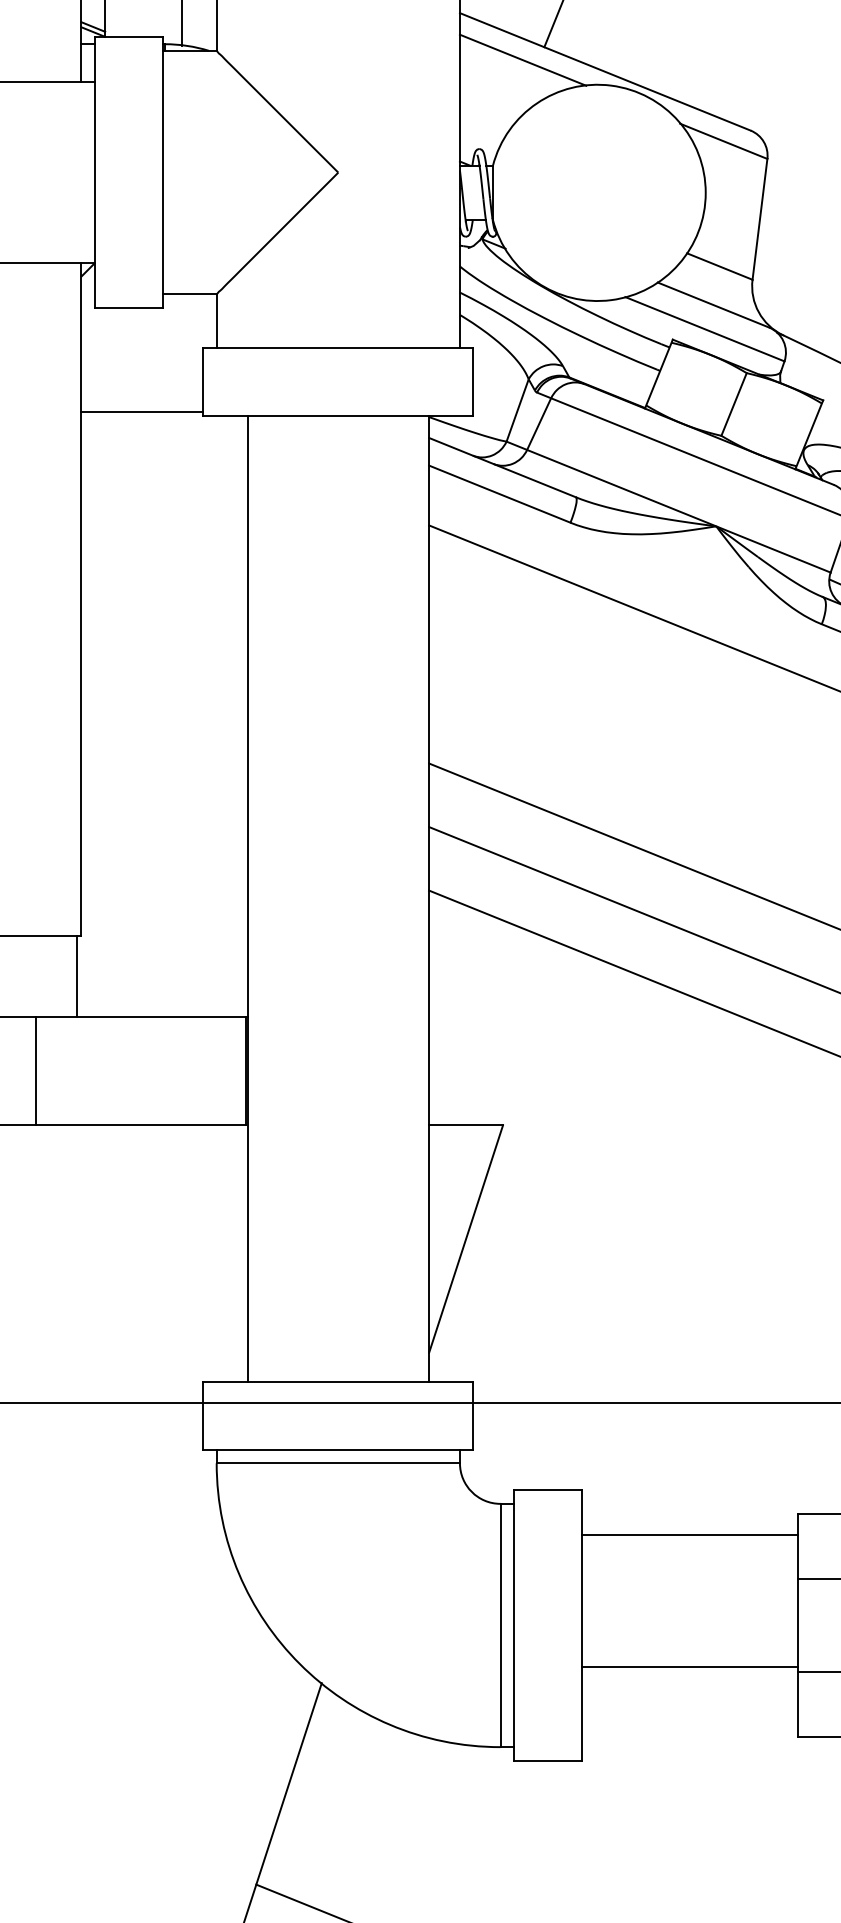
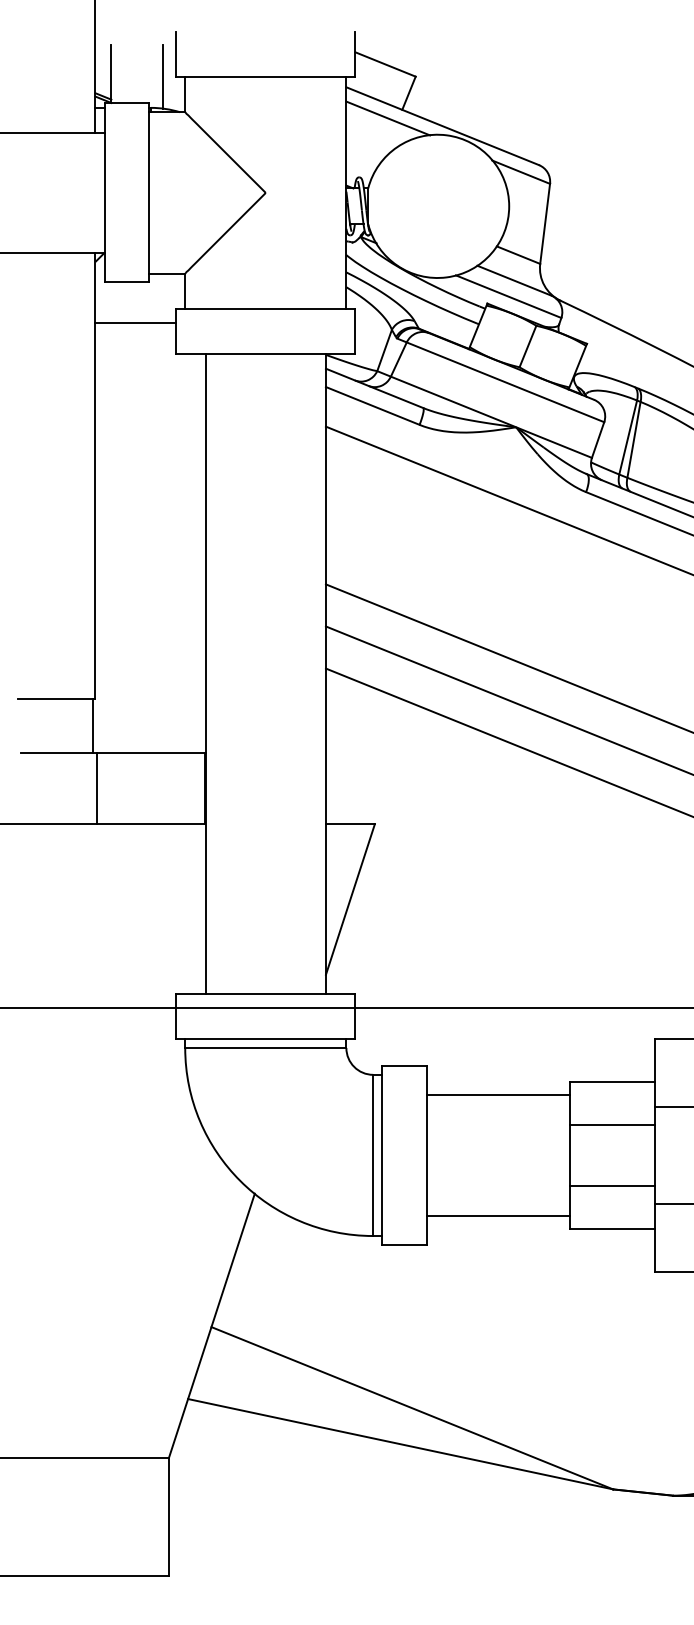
line: (141, 411) -> (135, 322), moved
line: (35, 1071) -> (97, 788), moved
line: (689, 1666) -> (498, 1215), moved

